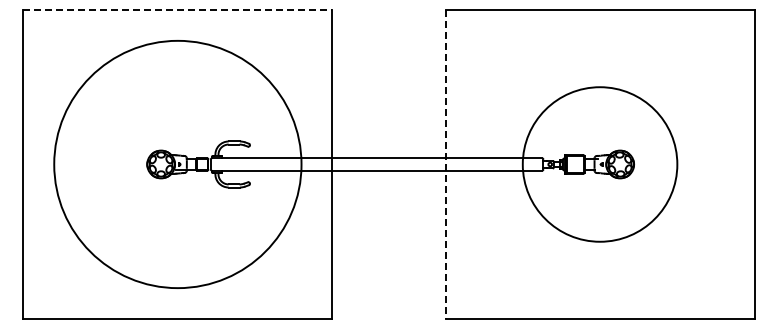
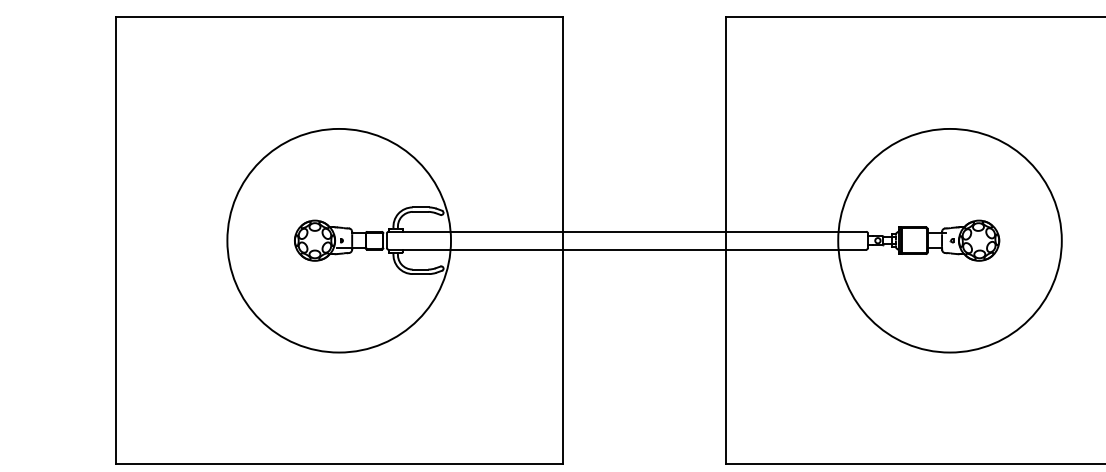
line: (177, 9) -> (338, 16), dashed -> solid
circle: (177, 164) -> (338, 240), size x0.62
line: (445, 164) -> (726, 240), dashed -> solid

